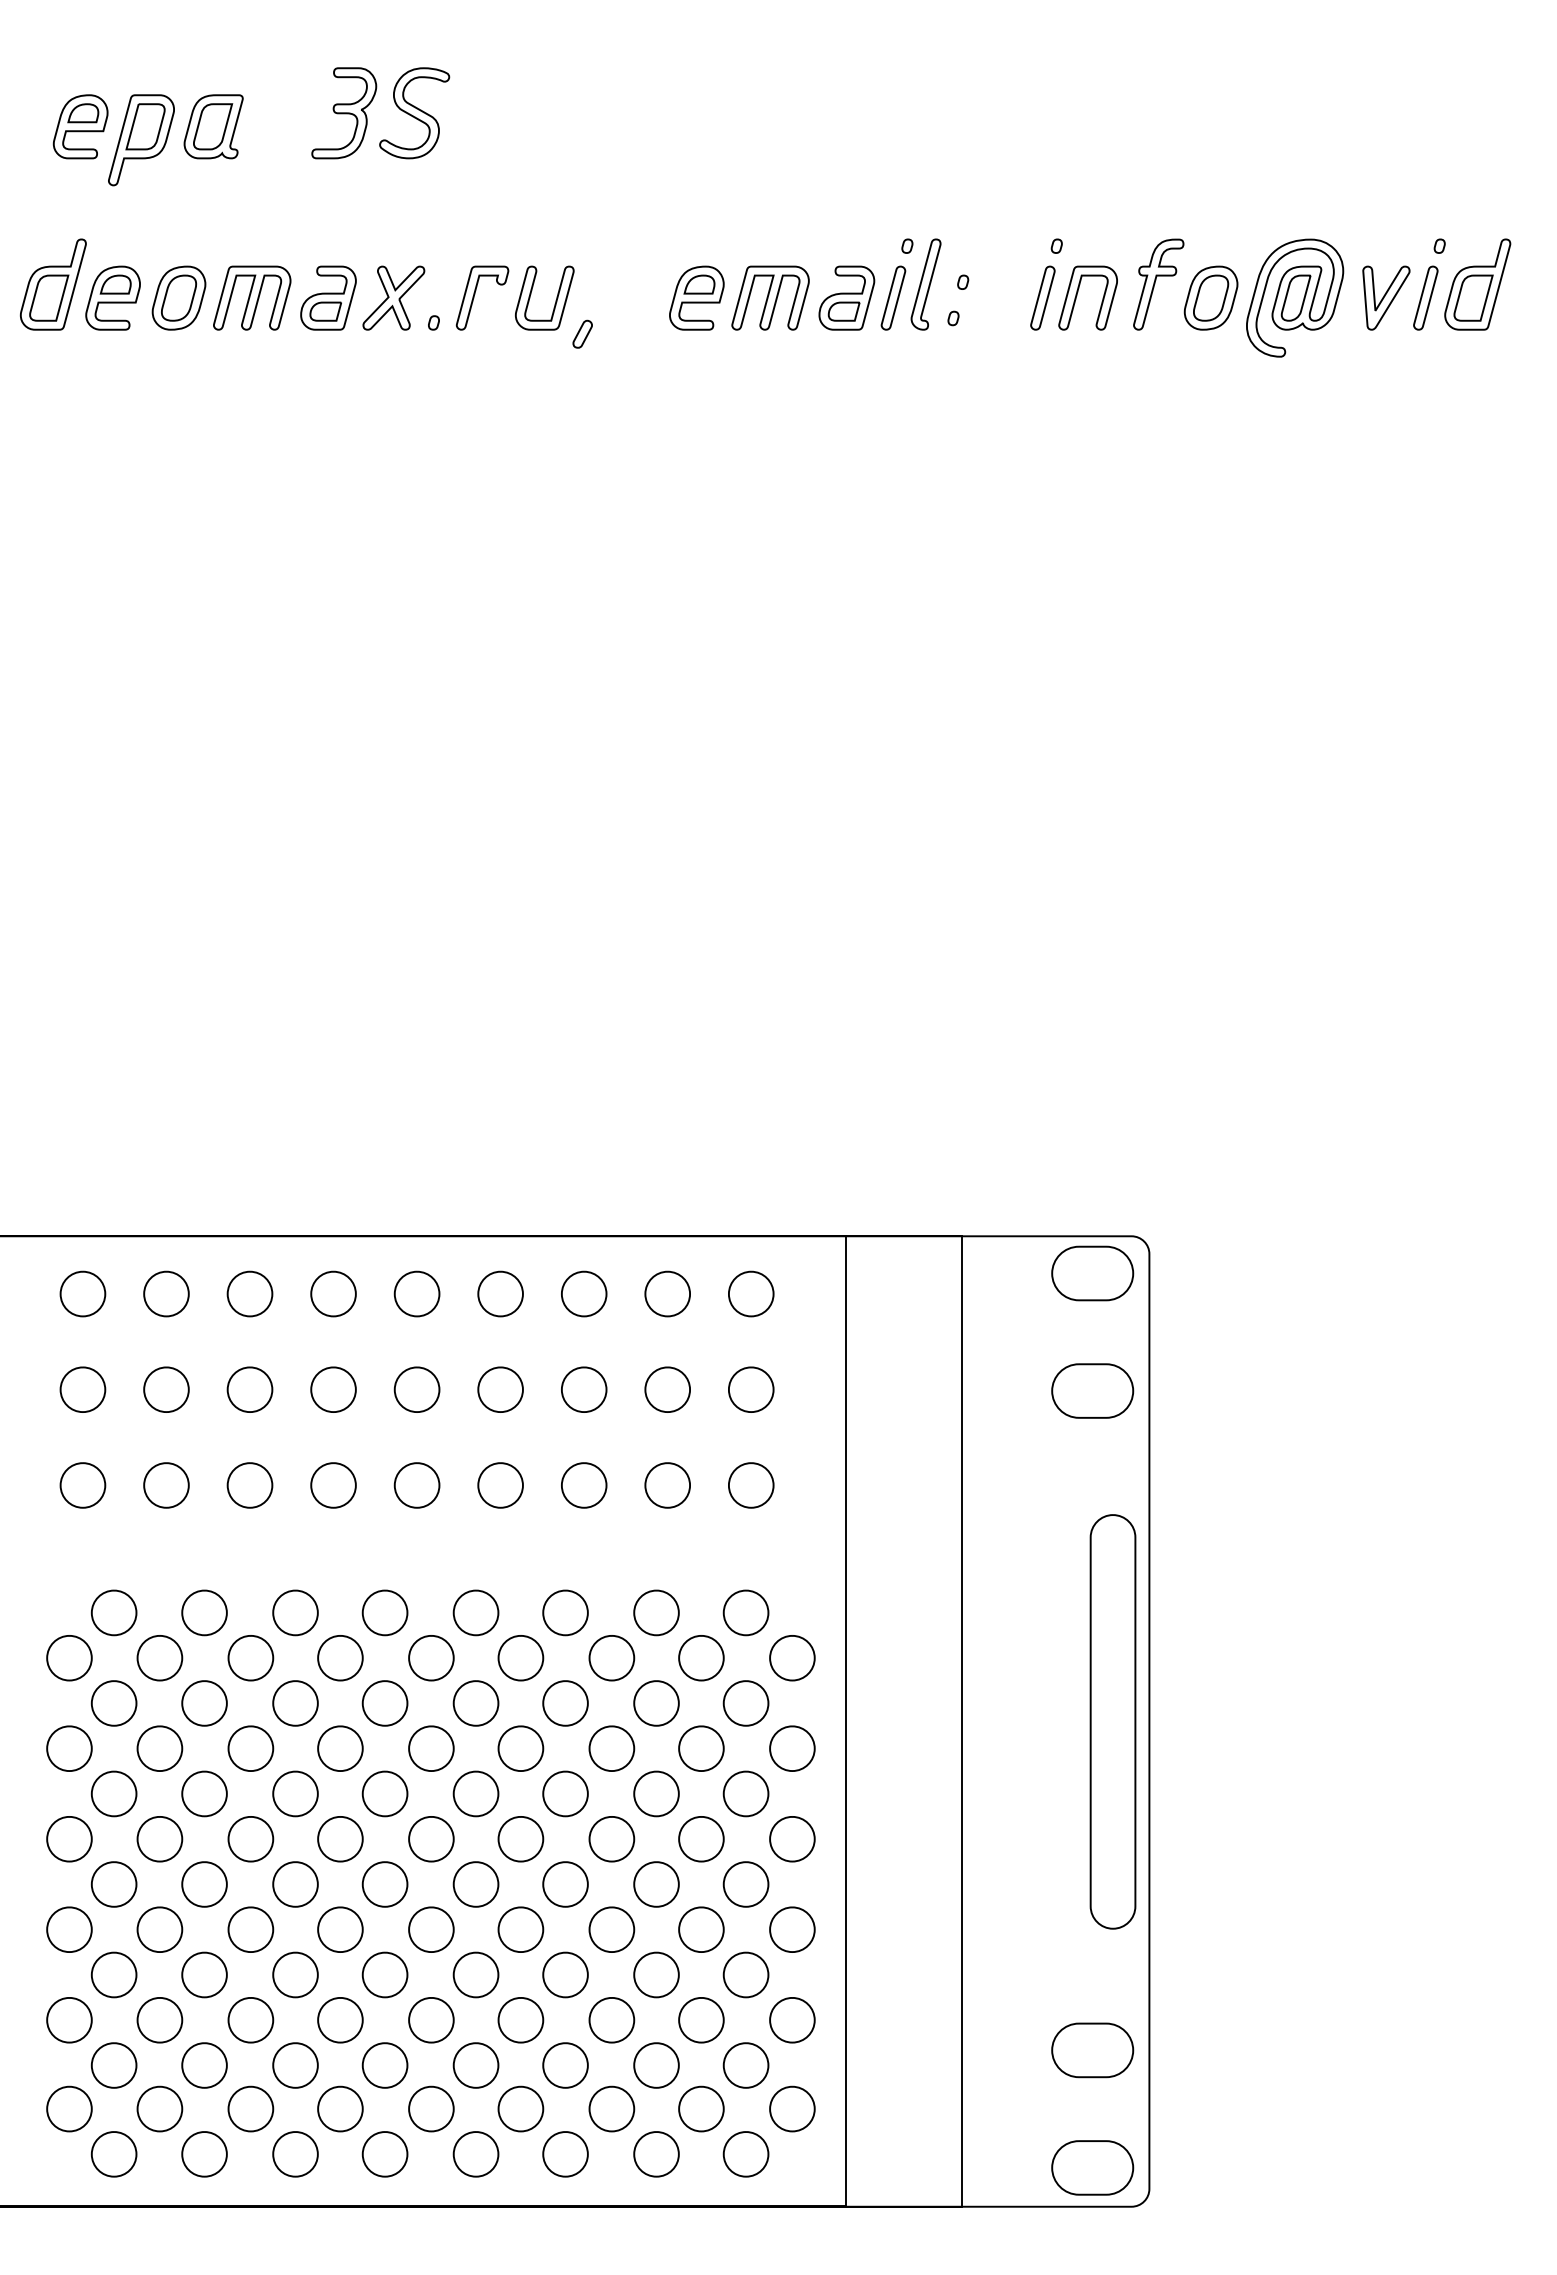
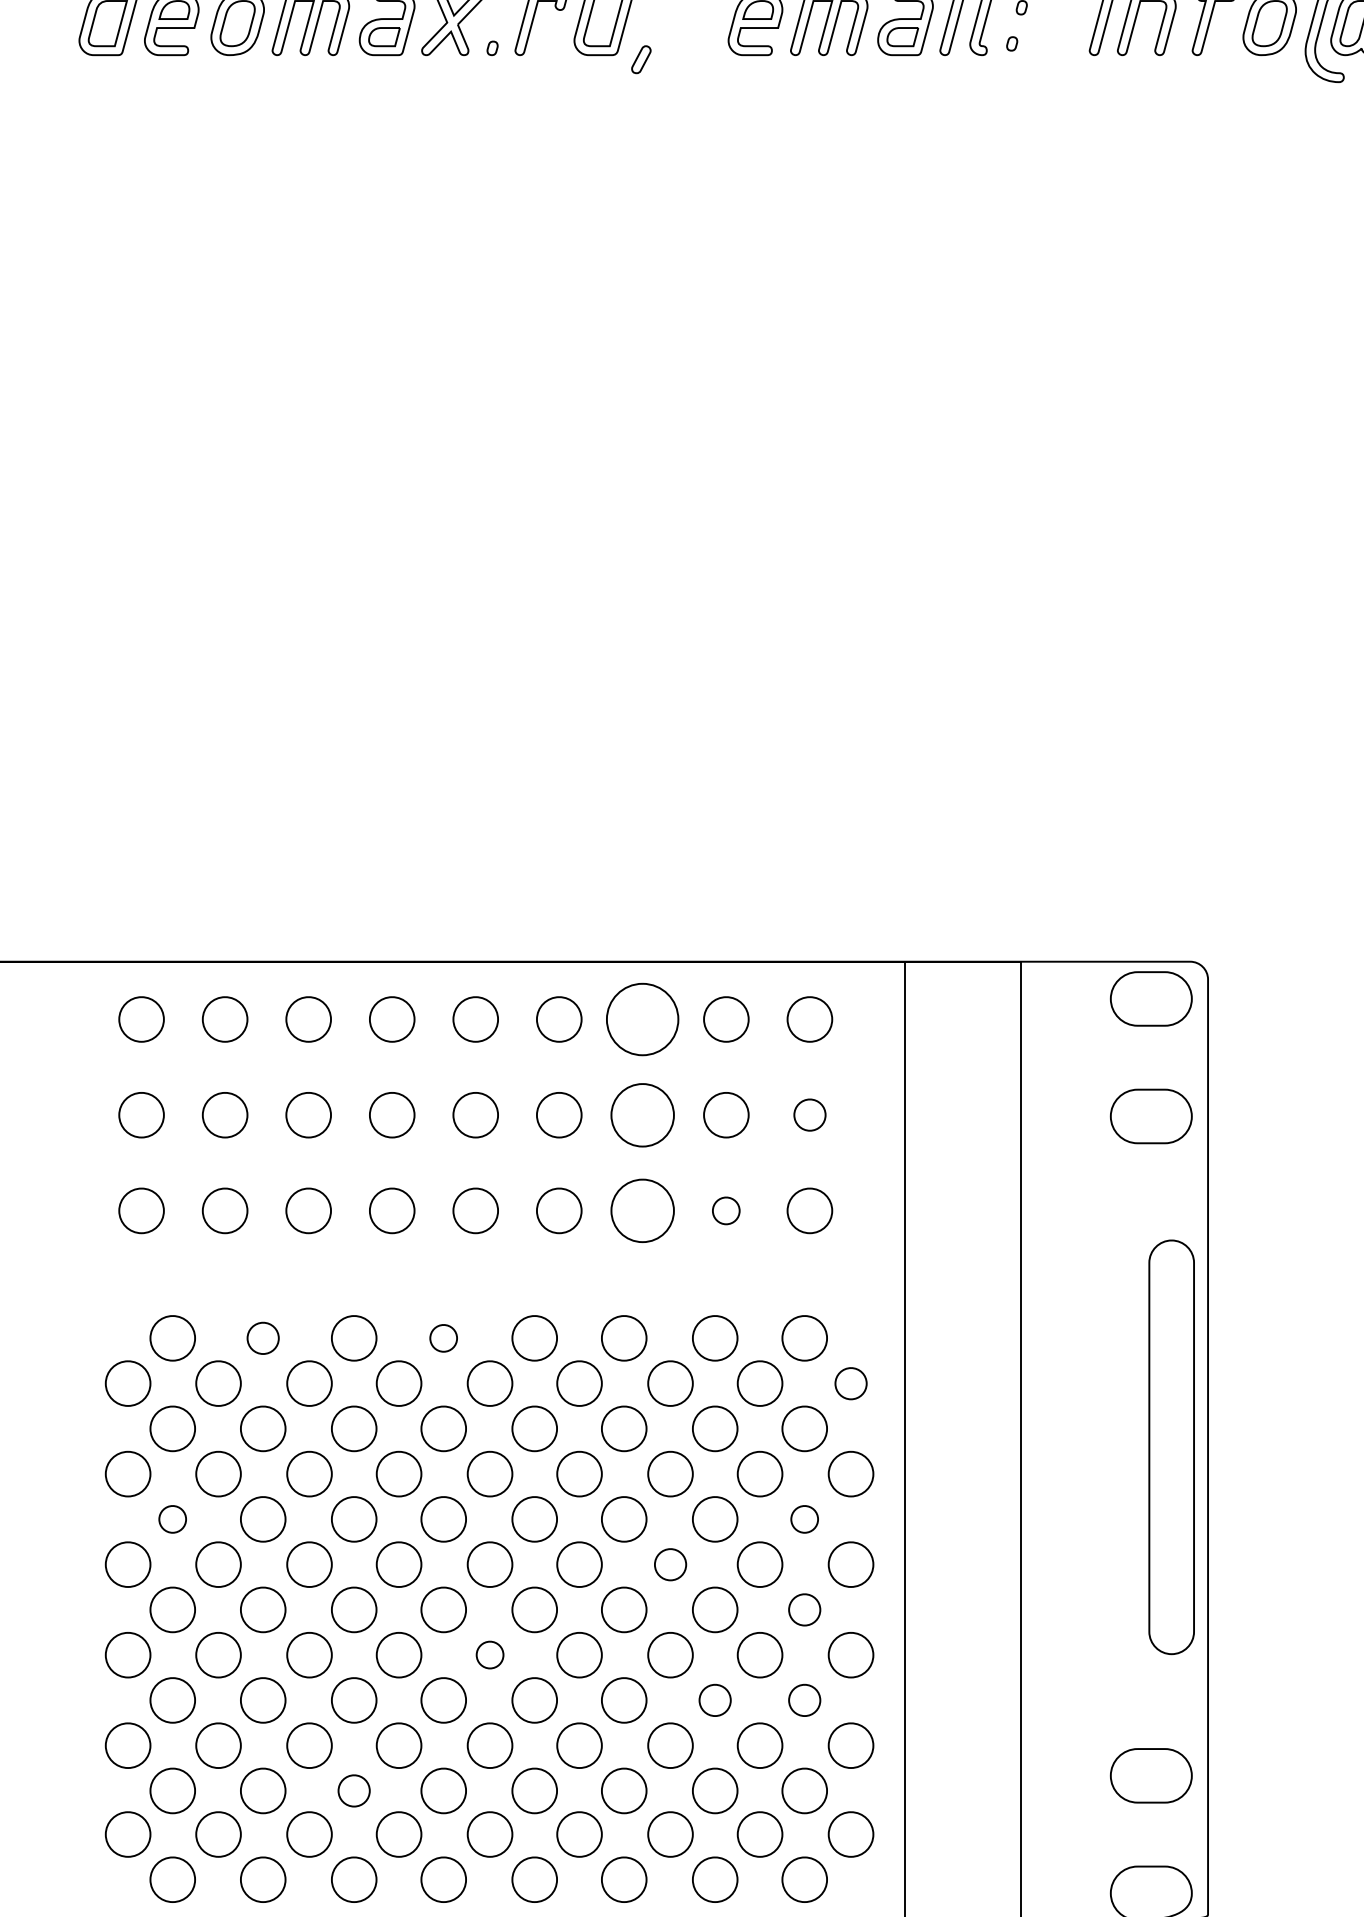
part: (584, 1293) -> (643, 1018), size x1.6
part: (584, 1389) -> (643, 1114), size x1.4
part: (751, 1389) -> (810, 1114), size x0.7
part: (584, 1485) -> (643, 1210), size x1.4
part: (667, 1485) -> (726, 1210), size x0.6
part: (204, 1612) -> (263, 1337), size x0.7
part: (384, 1612) -> (443, 1337), size x0.6
part: (792, 1658) -> (851, 1383), size x0.7
part: (113, 1793) -> (172, 1518), size x0.6
part: (745, 1793) -> (804, 1518), size x0.6
part: (611, 1839) -> (670, 1564), size x0.7
part: (745, 1884) -> (804, 1609), size x0.7
part: (431, 1929) -> (490, 1654), size x0.6
part: (656, 1974) -> (715, 1699), size x0.7
part: (745, 1974) -> (804, 1699), size x0.7
part: (295, 2065) -> (354, 1790), size x0.7

